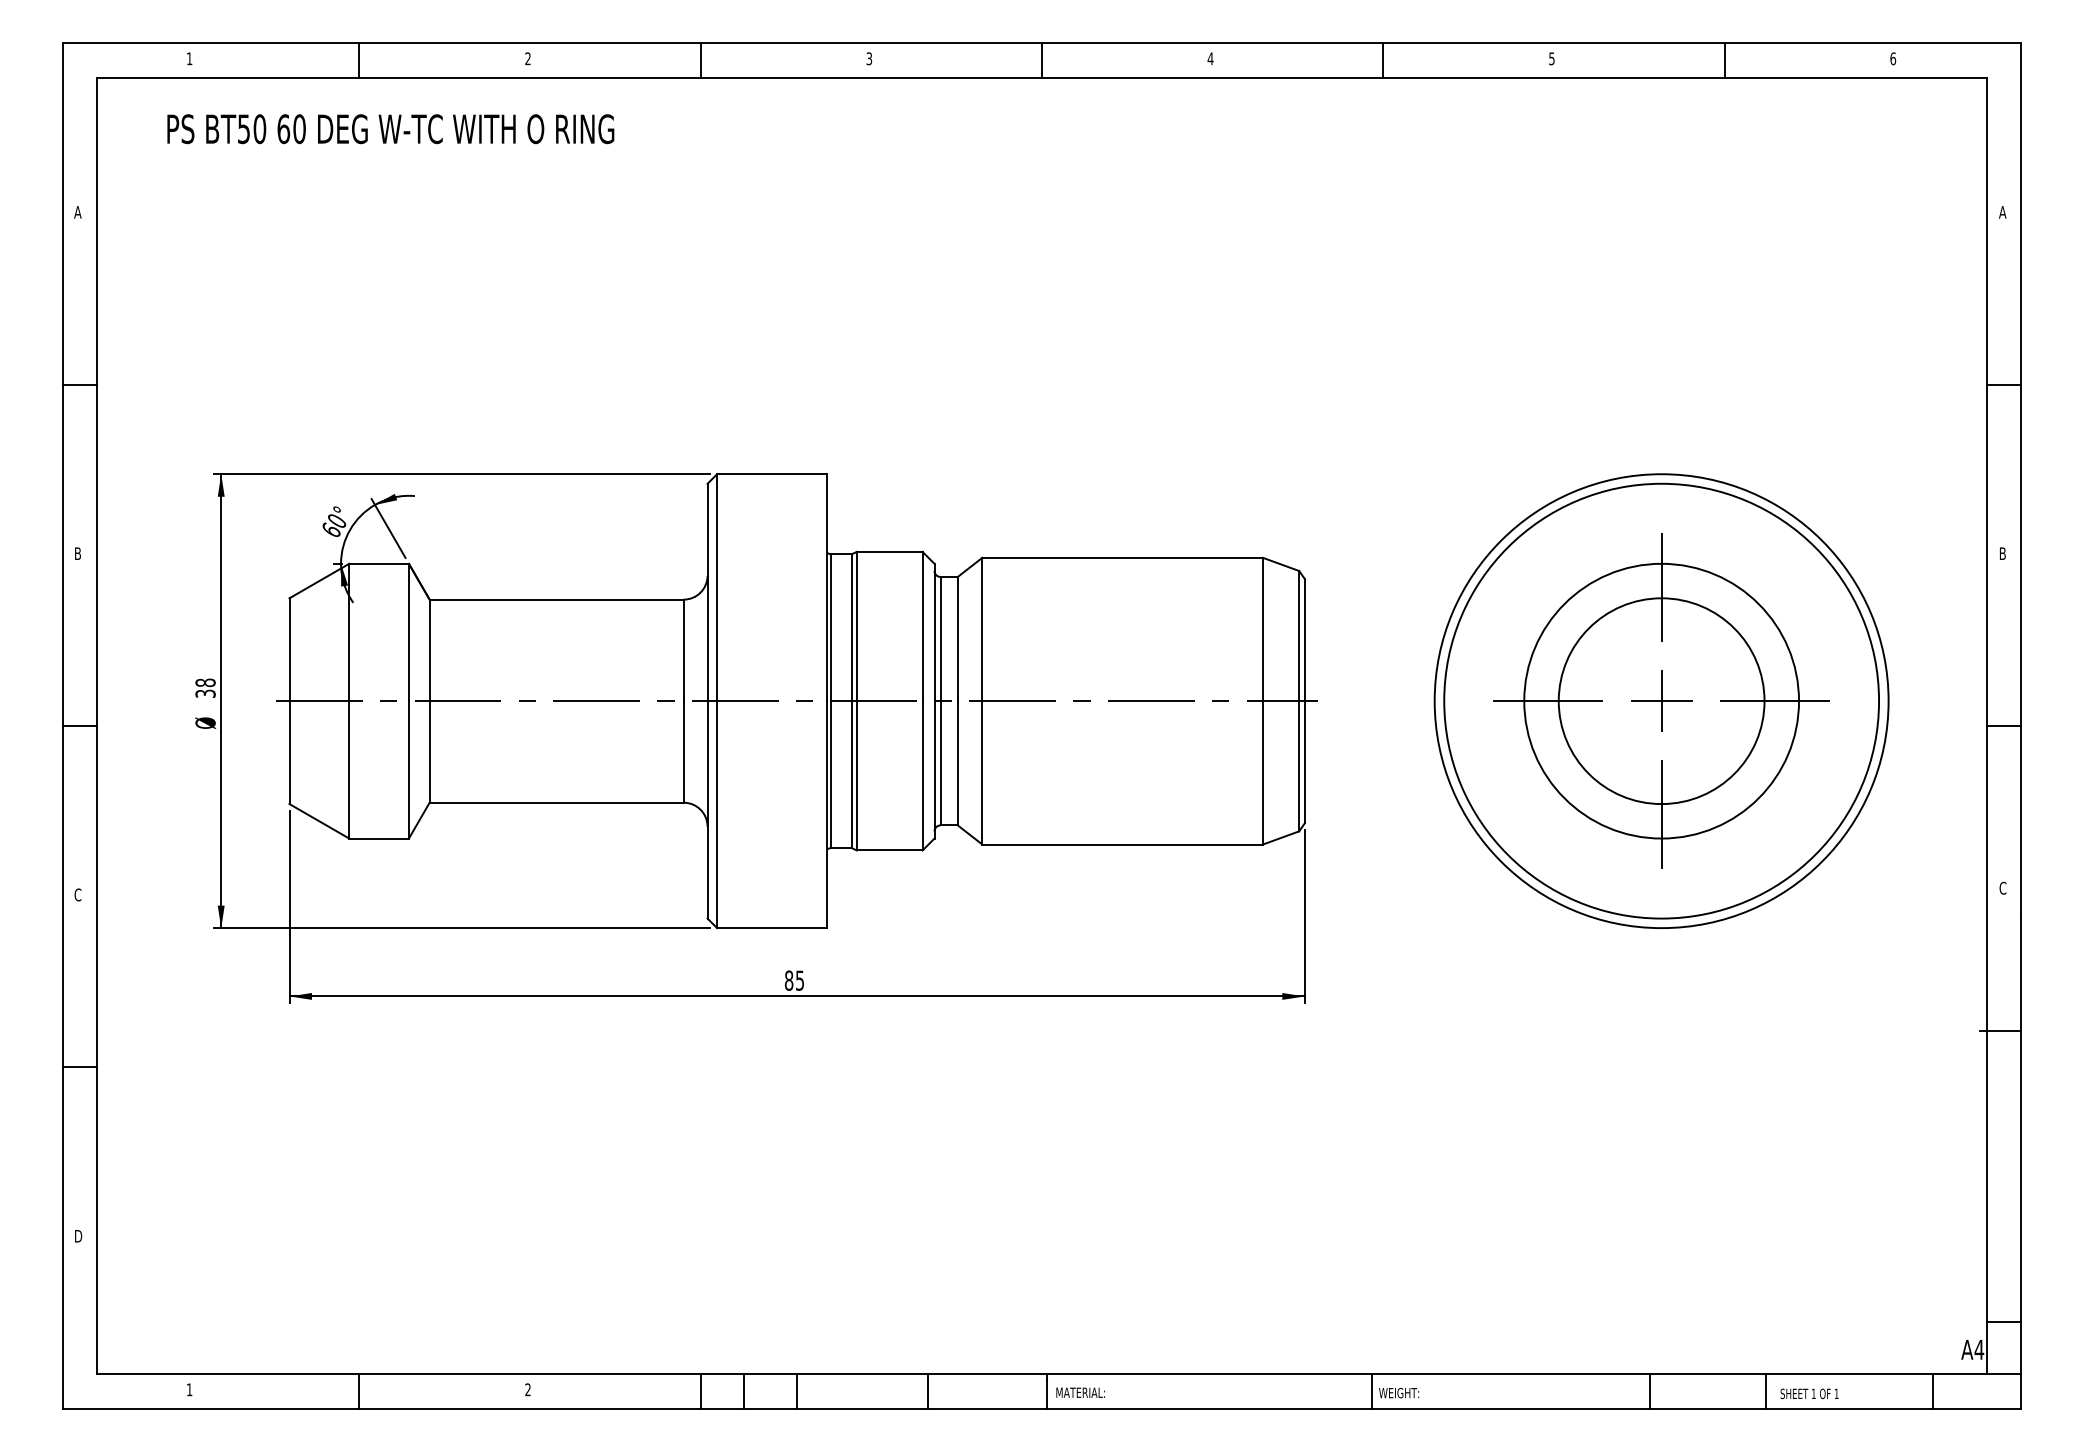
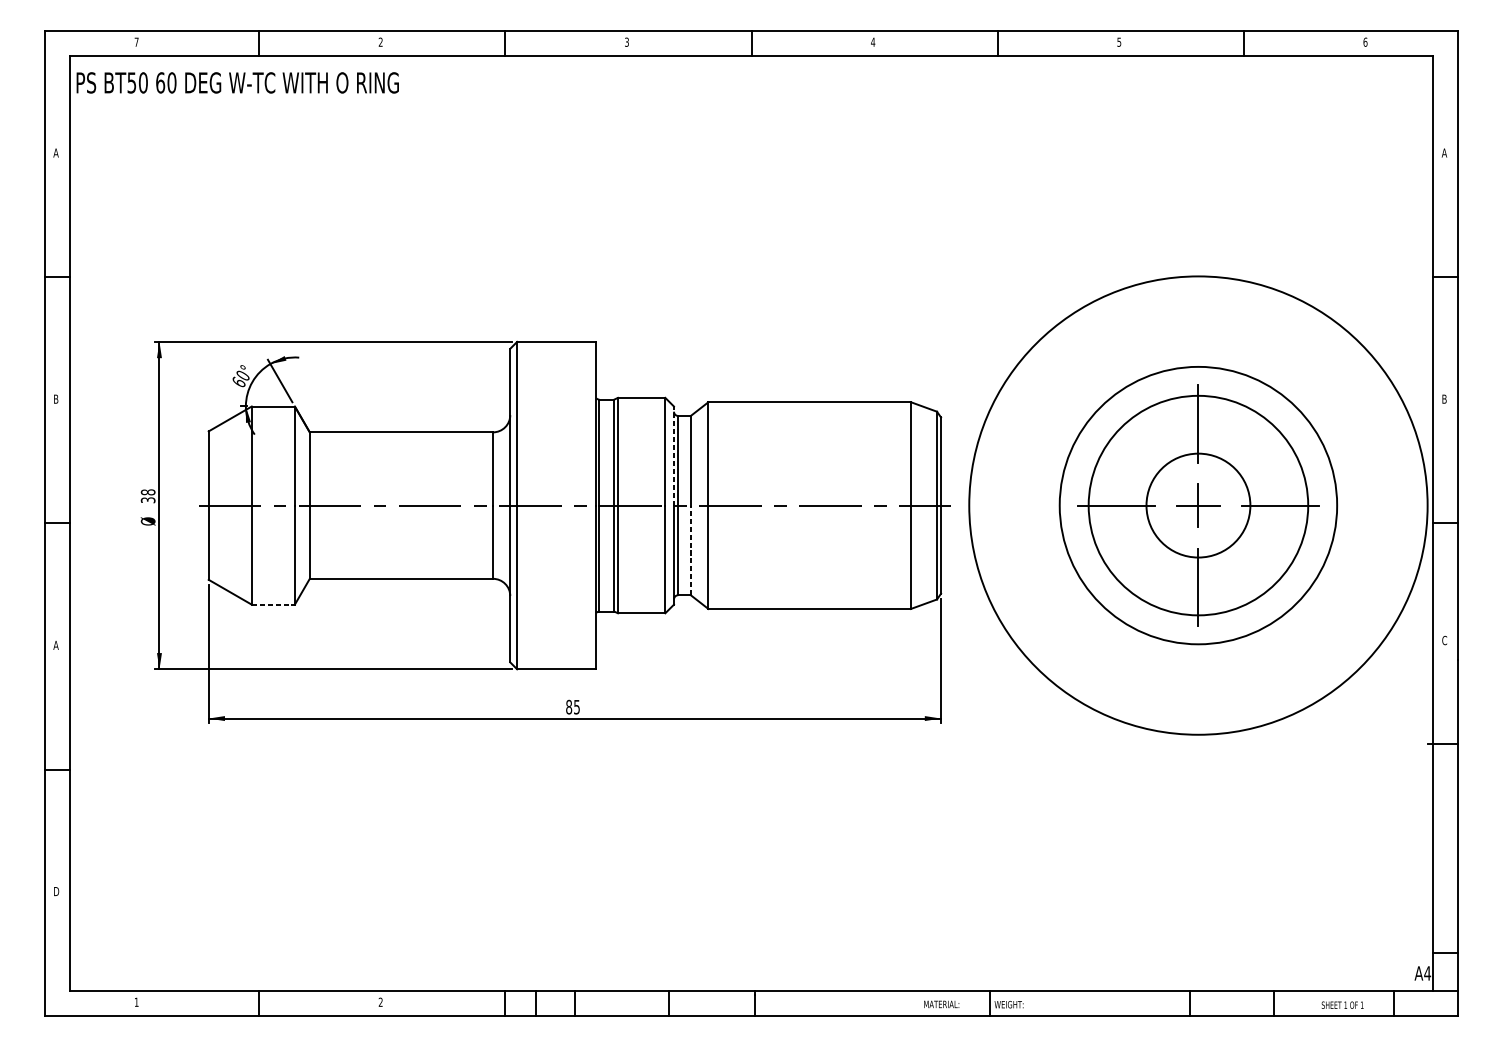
text: (189, 58) -> (136, 42), 1 -> 7
text: (390, 129) -> (237, 83), moved
line: (934, 632) -> (673, 456), solid -> dashed
circle: (1661, 700) -> (1198, 505), size x0.7
circle: (1661, 700) -> (1198, 505), size x1.4
circle: (1661, 701) -> (1198, 505), size x0.7
circle: (1661, 701) -> (1198, 505), size x1.4
line: (957, 762) -> (690, 549), solid -> dashed
line: (379, 838) -> (273, 604), solid -> dashed
text: (77, 894) -> (55, 645), C -> A
text: (1080, 1392) -> (941, 1004), moved
text: (1809, 1393) -> (1342, 1004), moved

